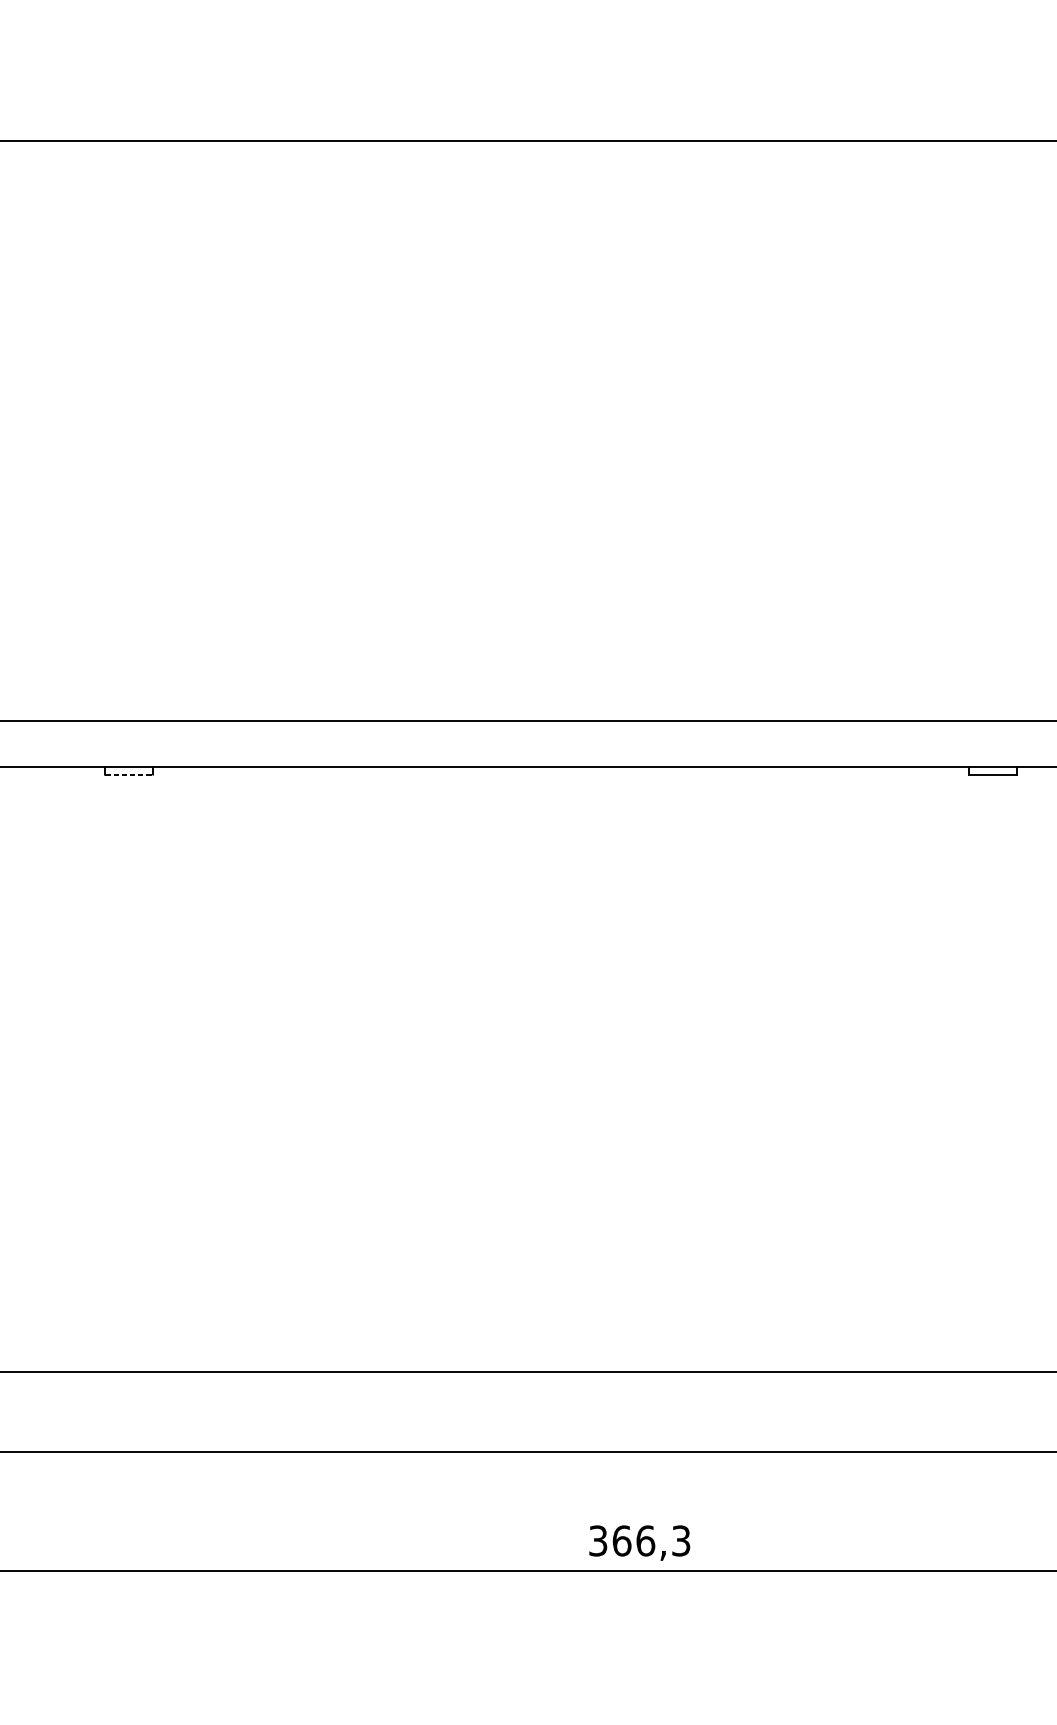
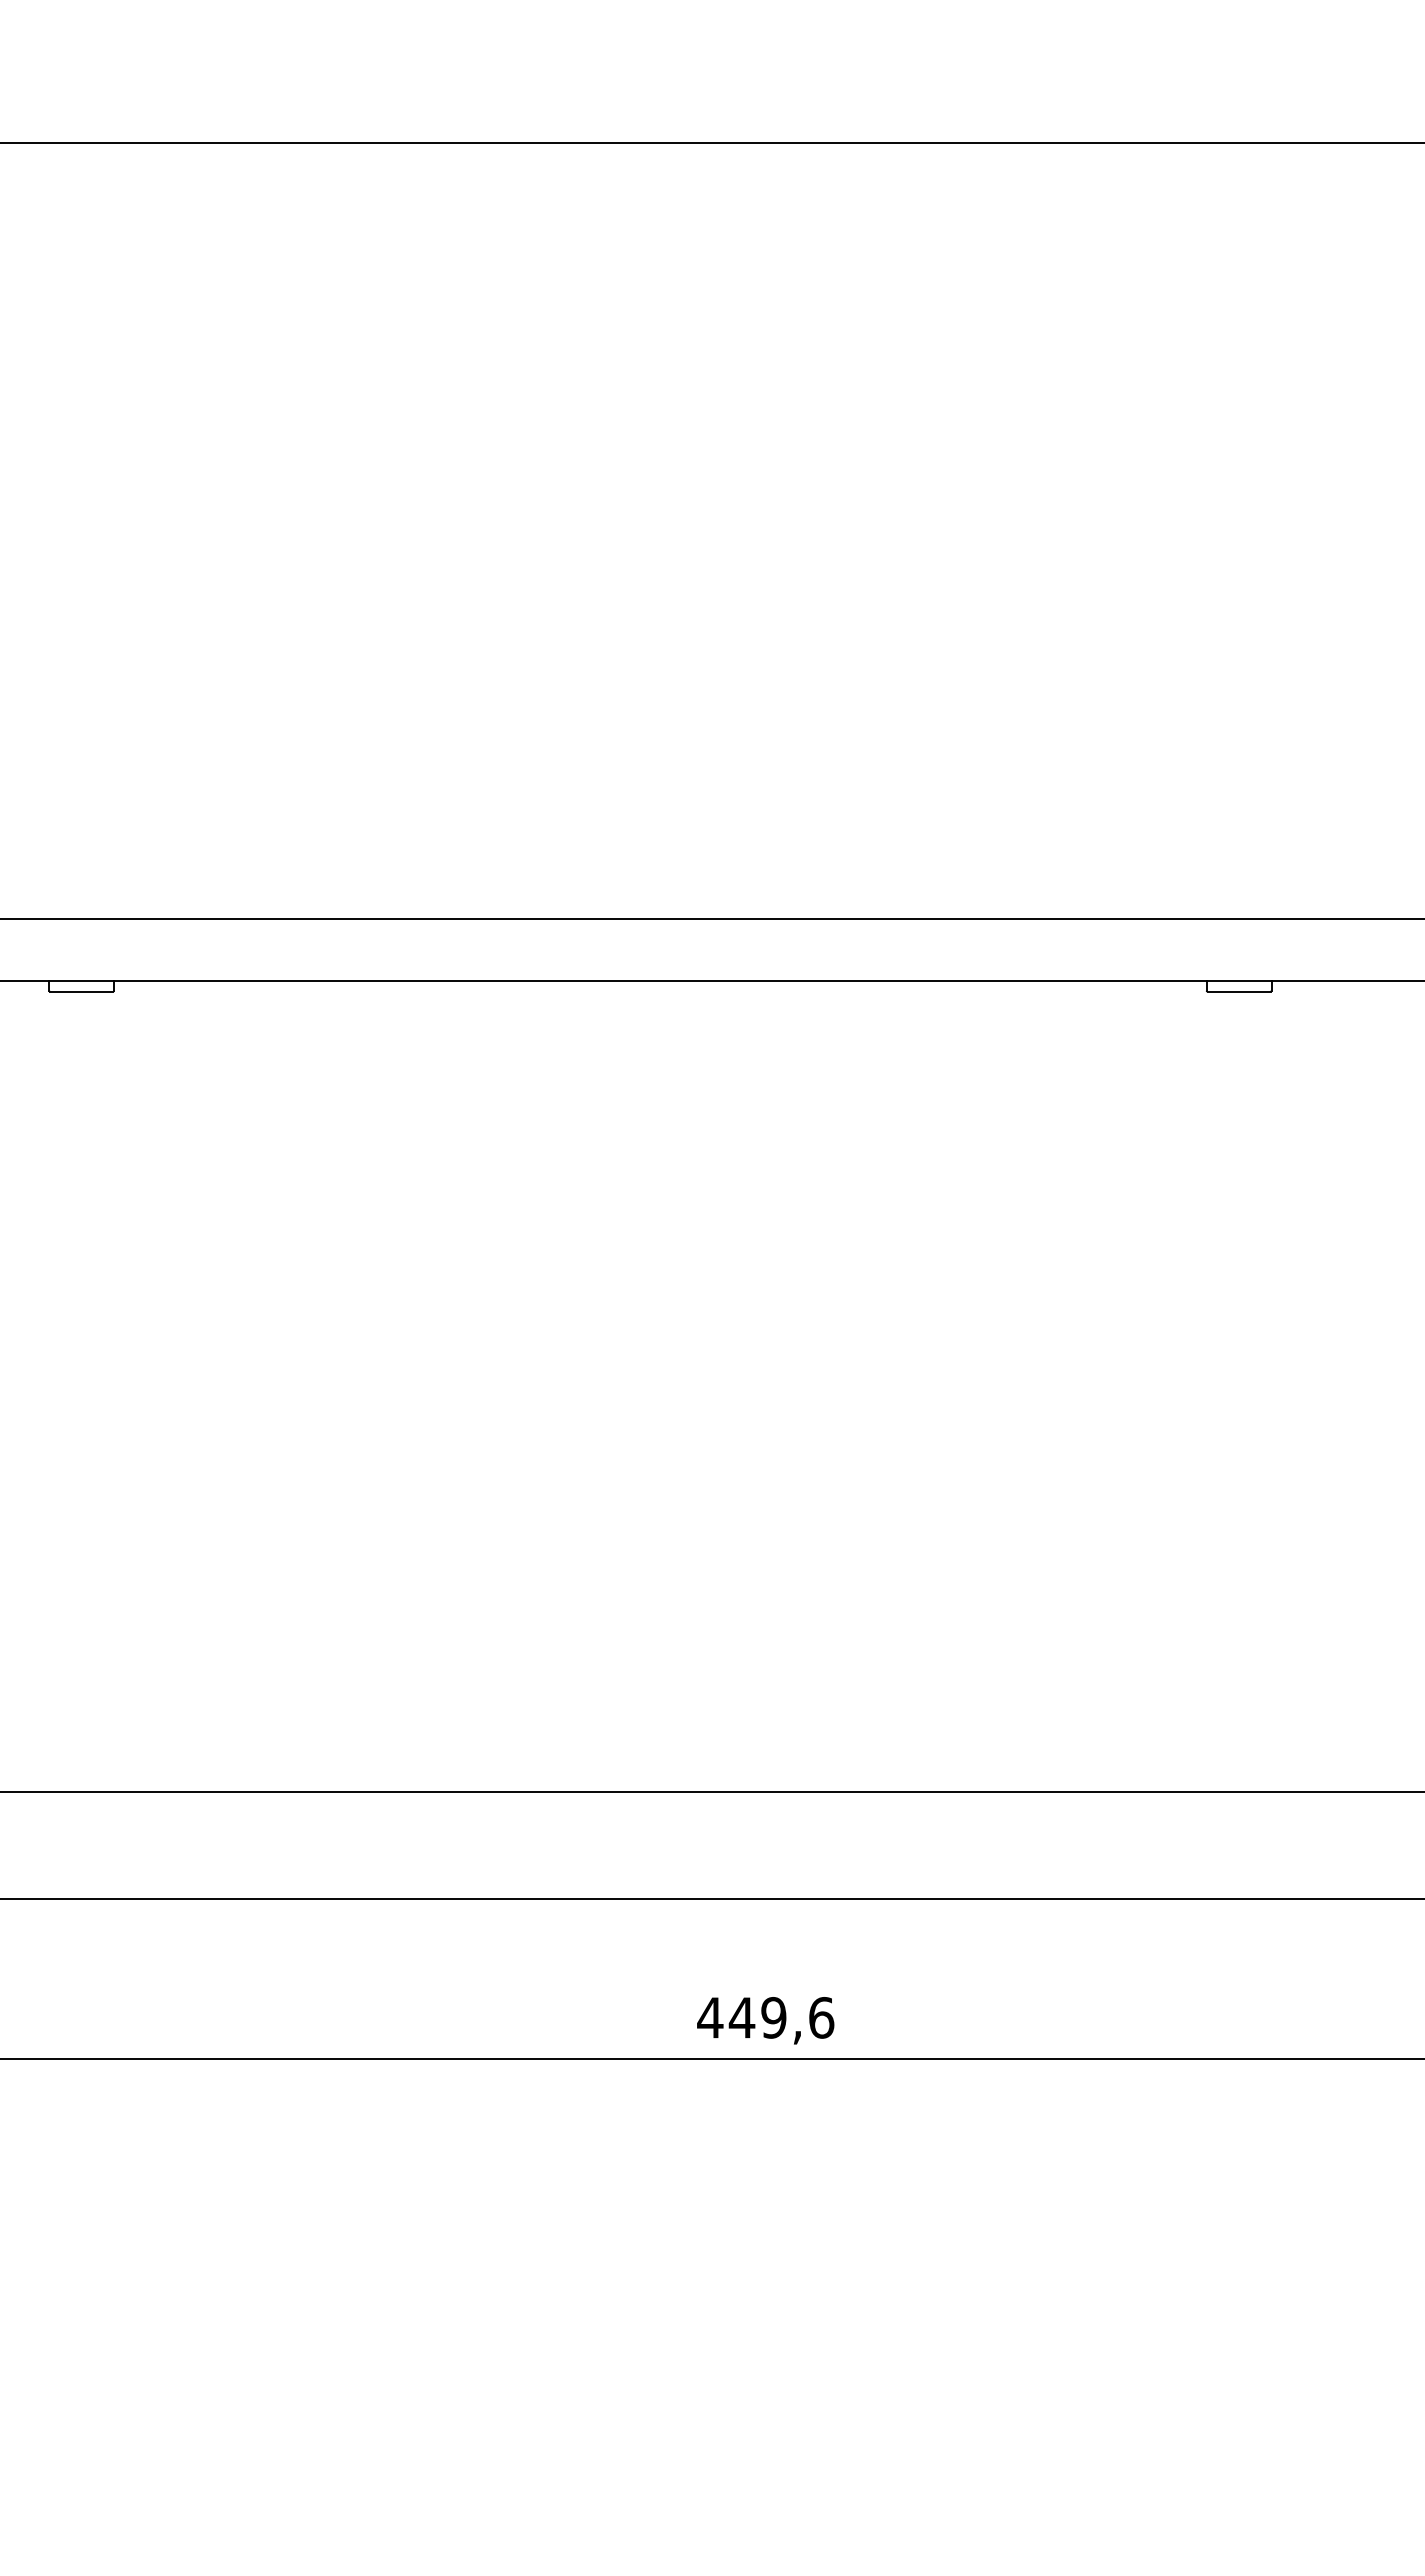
line: (128, 774) -> (81, 991), dashed -> solid
text: (639, 1540) -> (765, 2017), 366,3 -> 449,6

